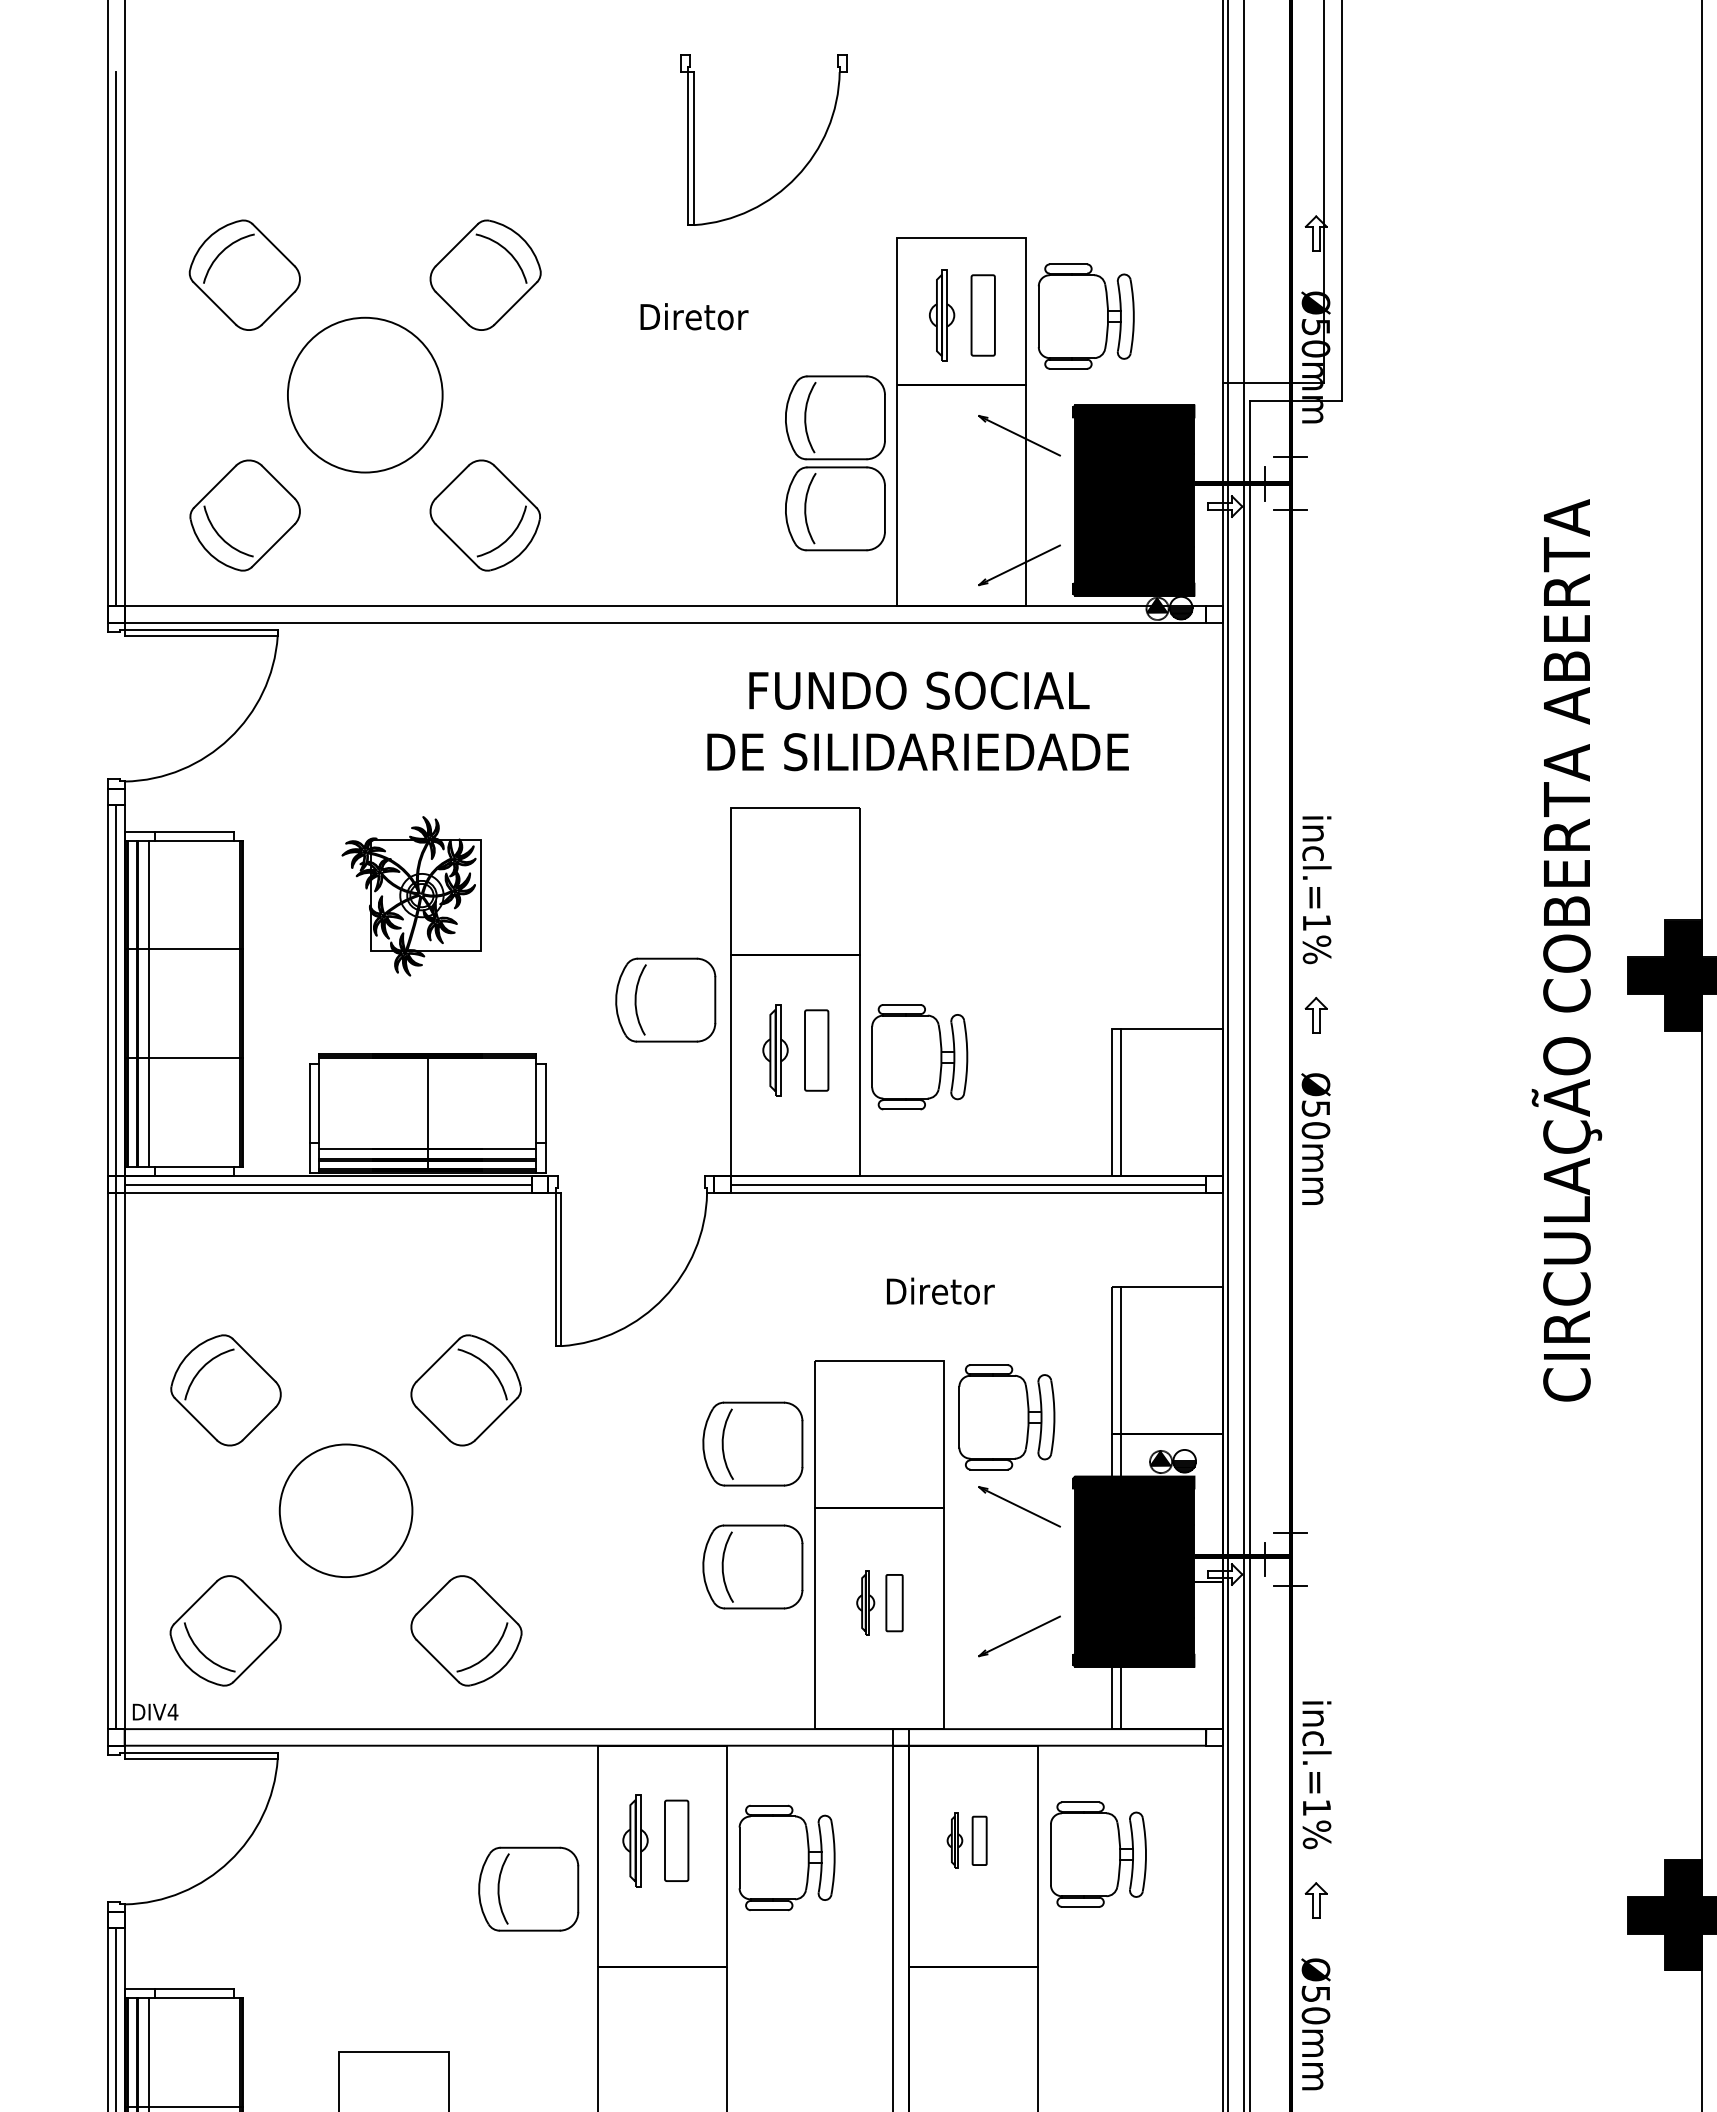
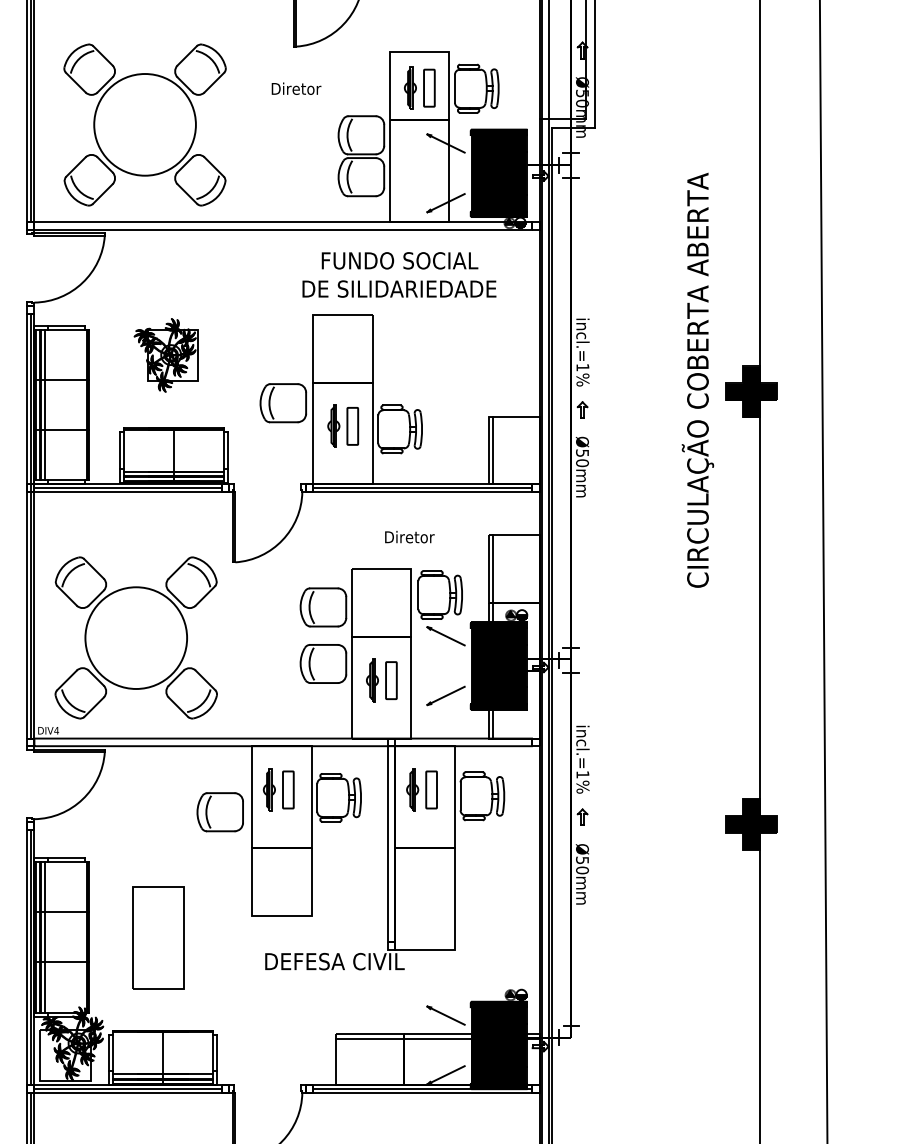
circle: (363, 394) -> (144, 124), size x1.43
circle: (346, 1509) -> (136, 637), size x1.67
part: (879, 1602) -> (381, 680), size x1.43
part: (966, 1839) -> (421, 789), size x1.67

